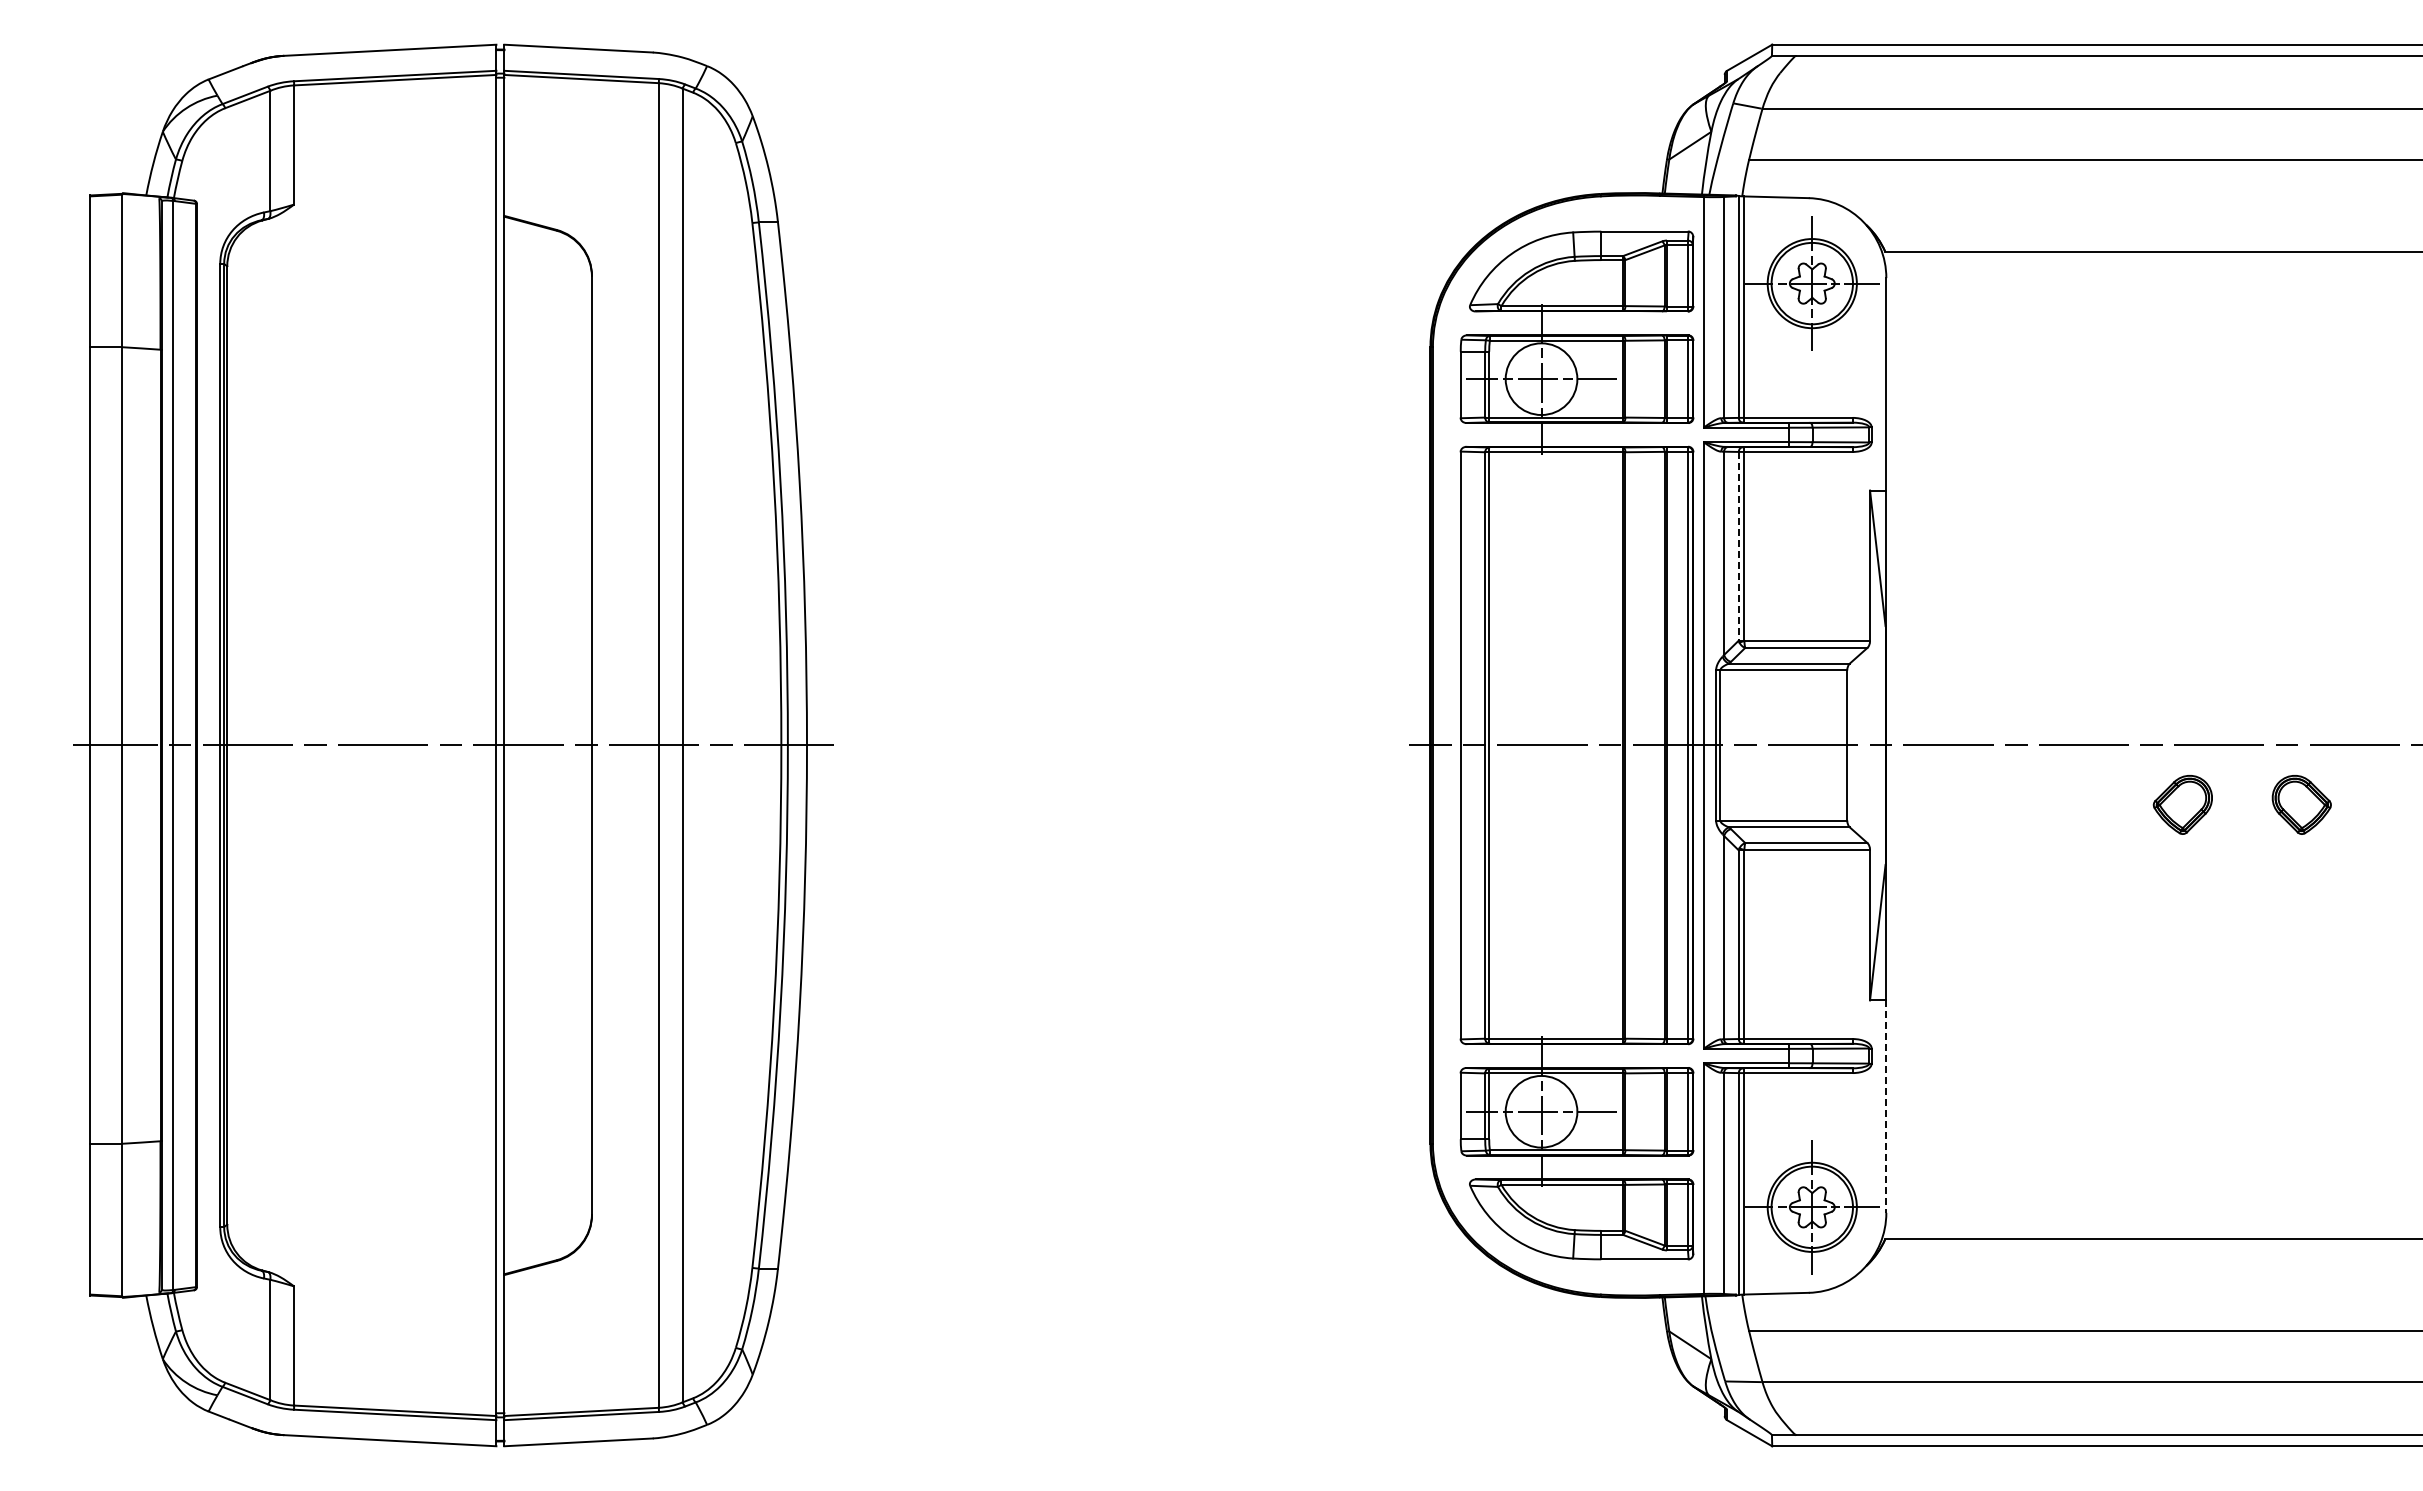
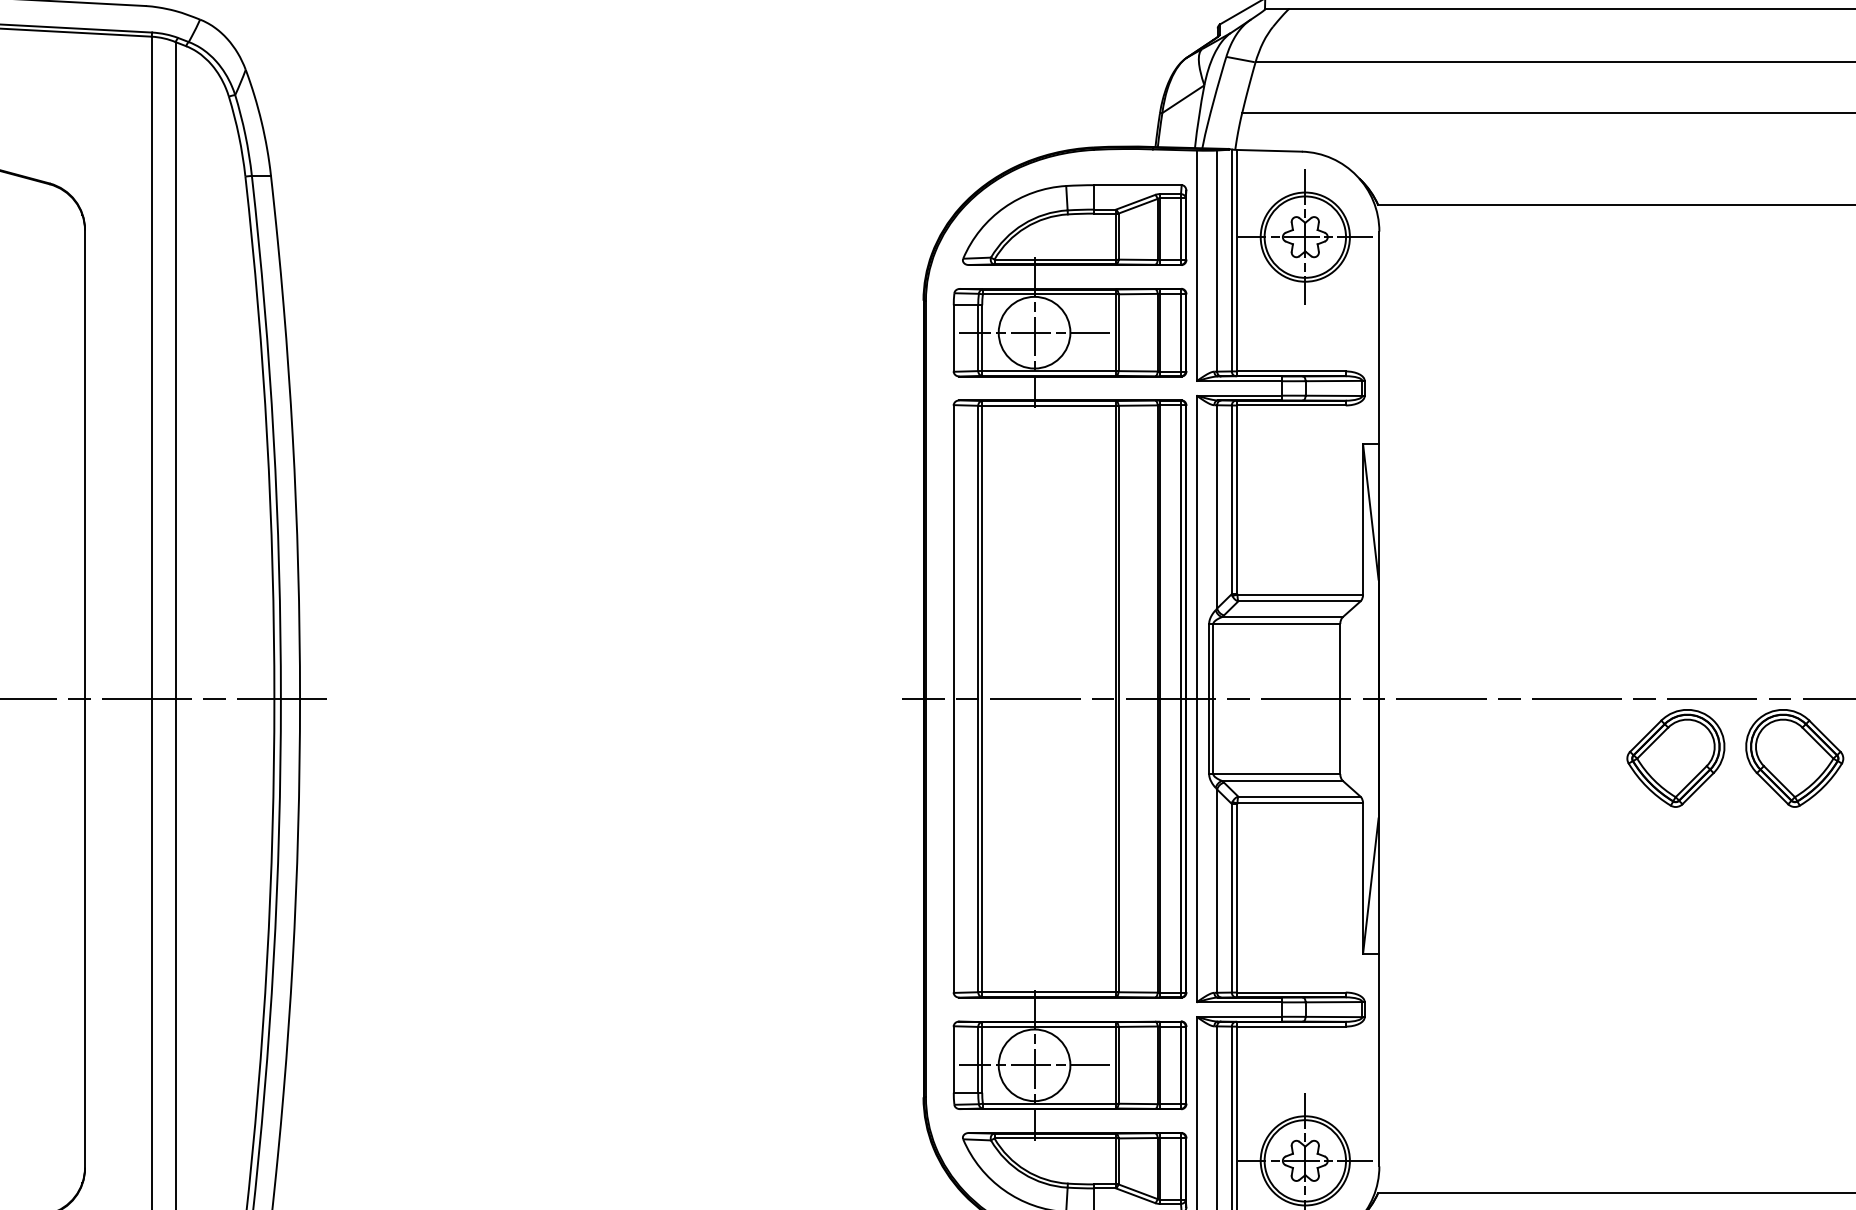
line: (1738, 546) -> (1231, 500), dashed -> solid
part: (2182, 804) -> (1675, 758), size x1.67
part: (2301, 804) -> (1794, 758), size x1.67
line: (1886, 1107) -> (1379, 1061), dashed -> solid

